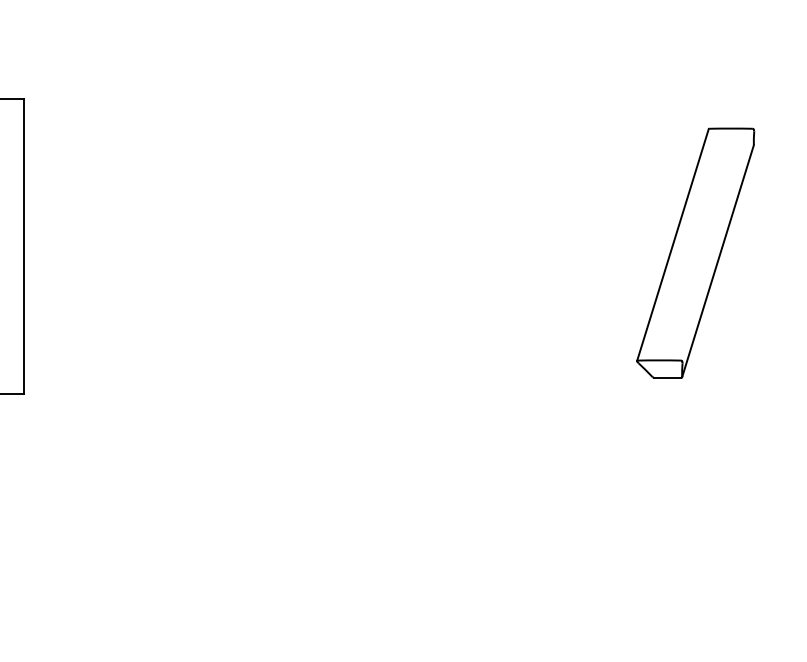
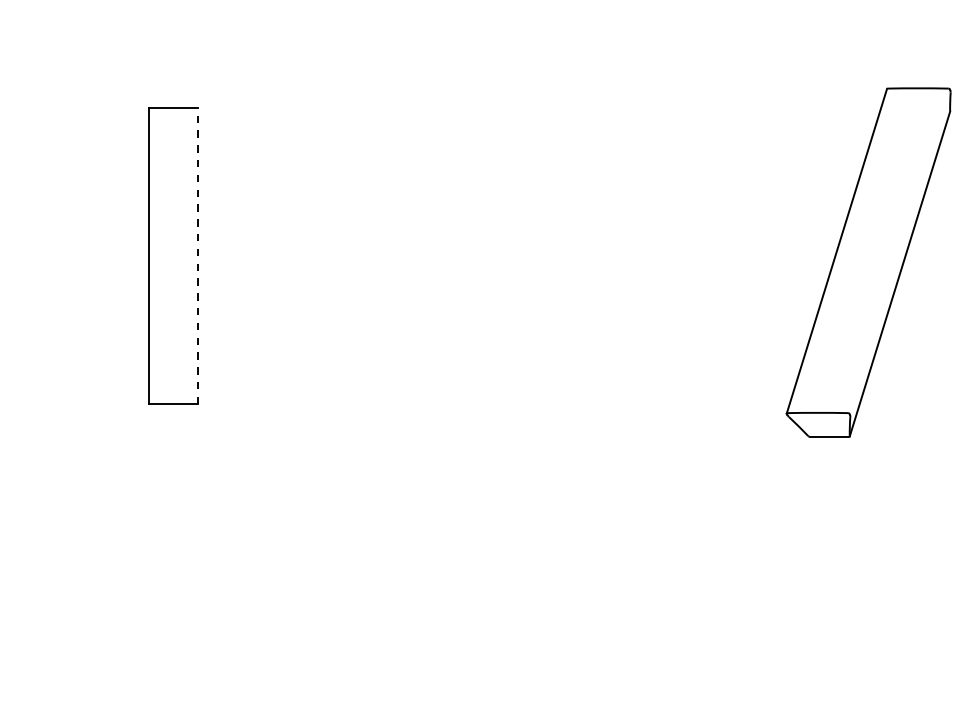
line: (24, 246) -> (197, 256), solid -> dashed
part: (695, 252) -> (868, 262), size x1.4

